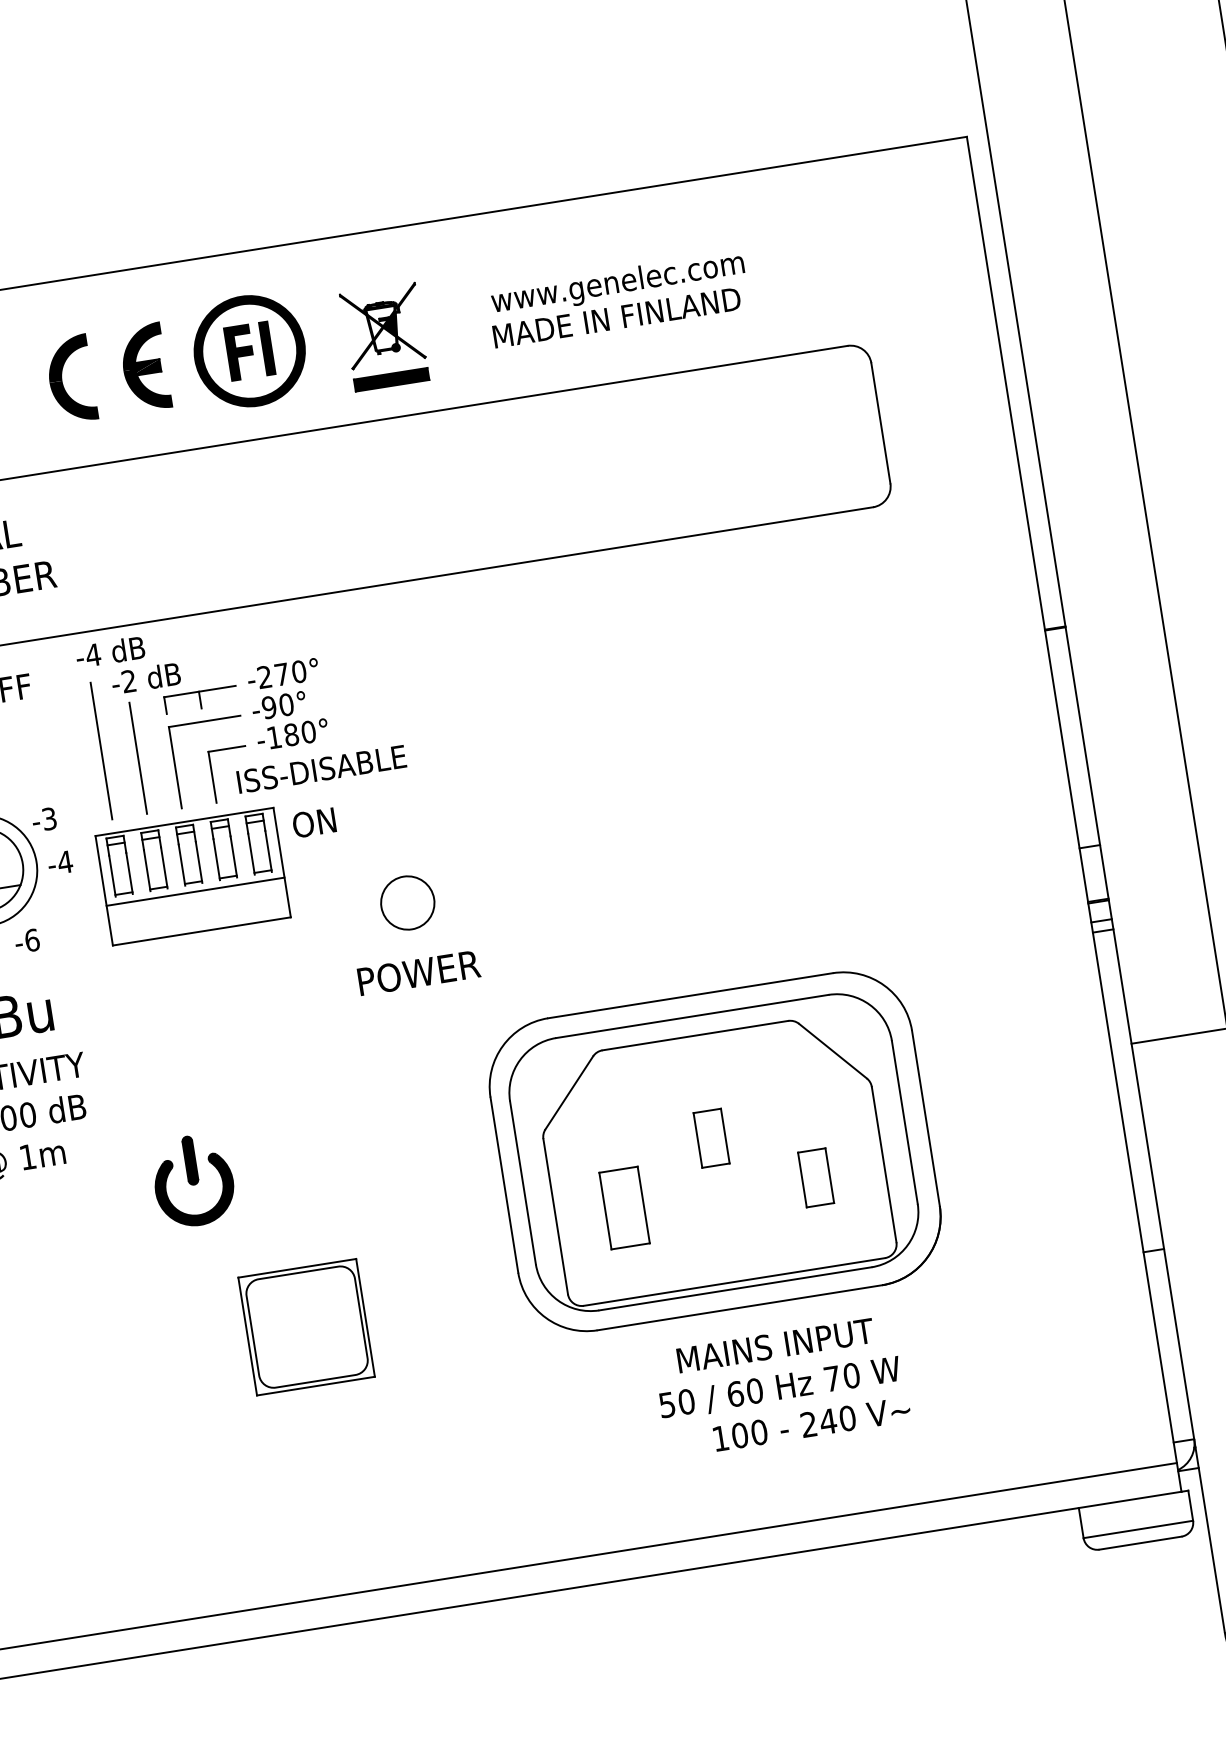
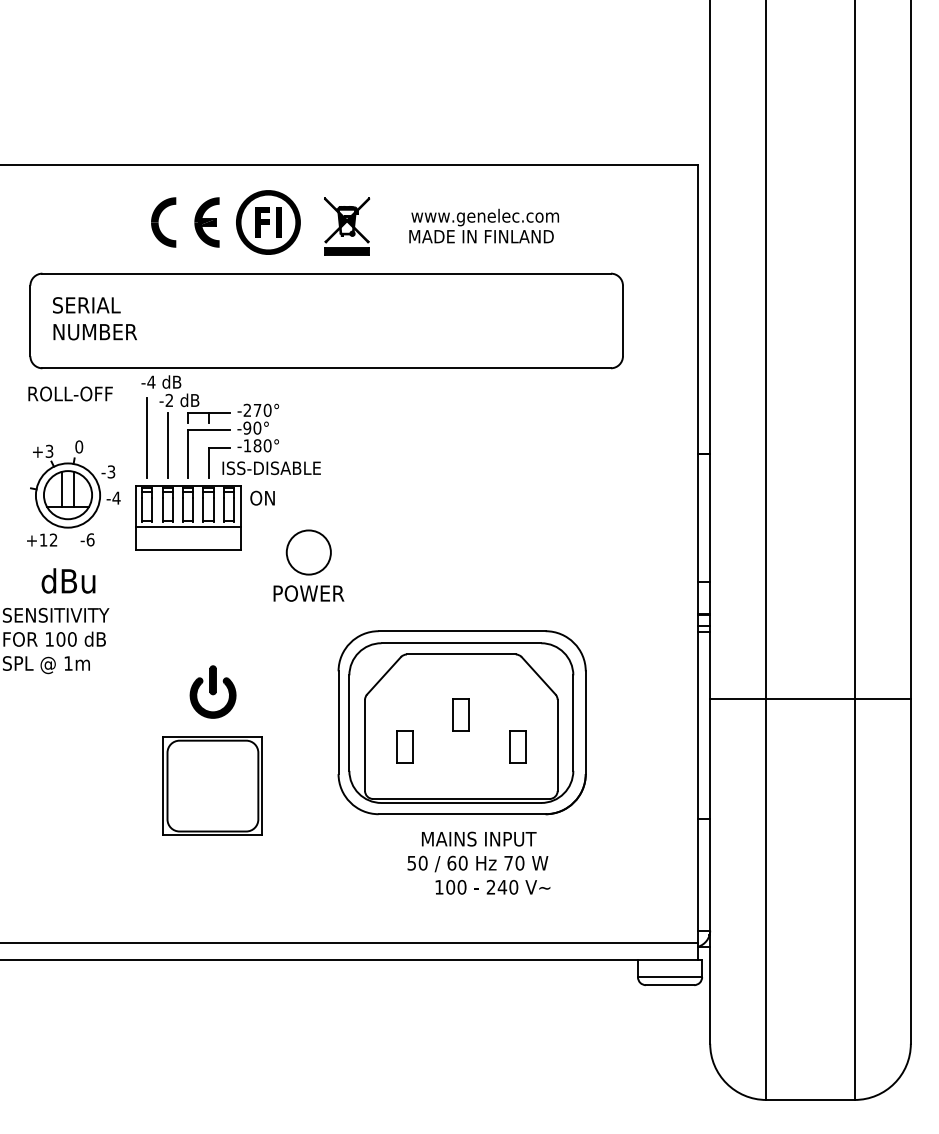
circle: (407, 903) -> (308, 552), size x1.43
part: (192, 1180) -> (212, 691), moved
part: (623, 1207) -> (404, 746), size x0.71
part: (306, 1326) -> (212, 785), size x1.43

